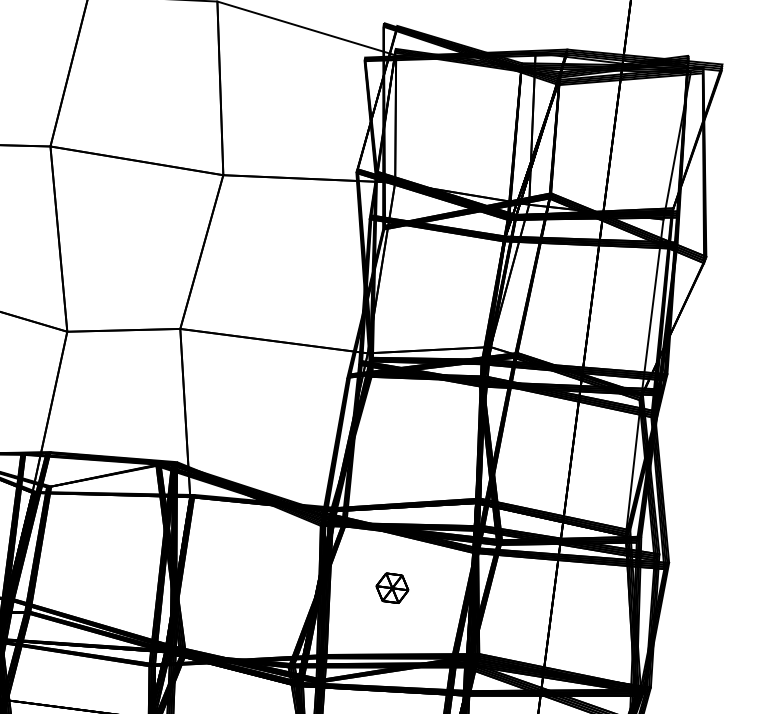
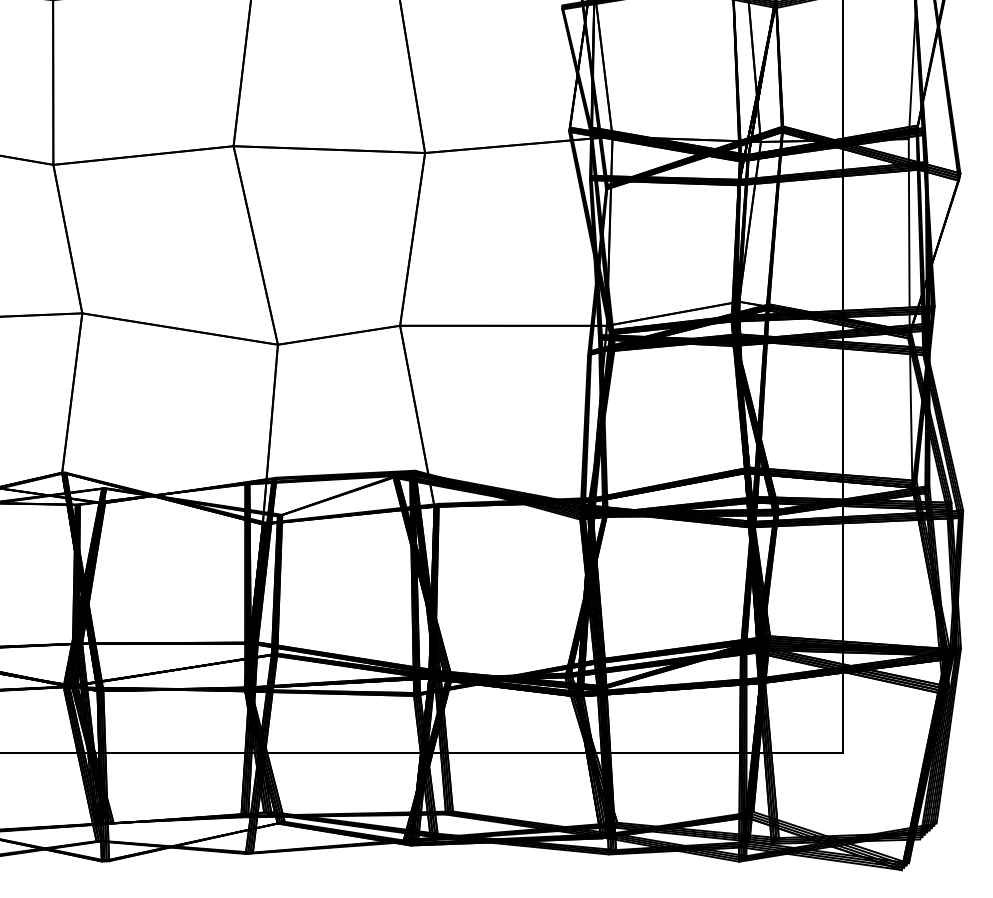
part: (392, 588) -> (666, 577), removed

